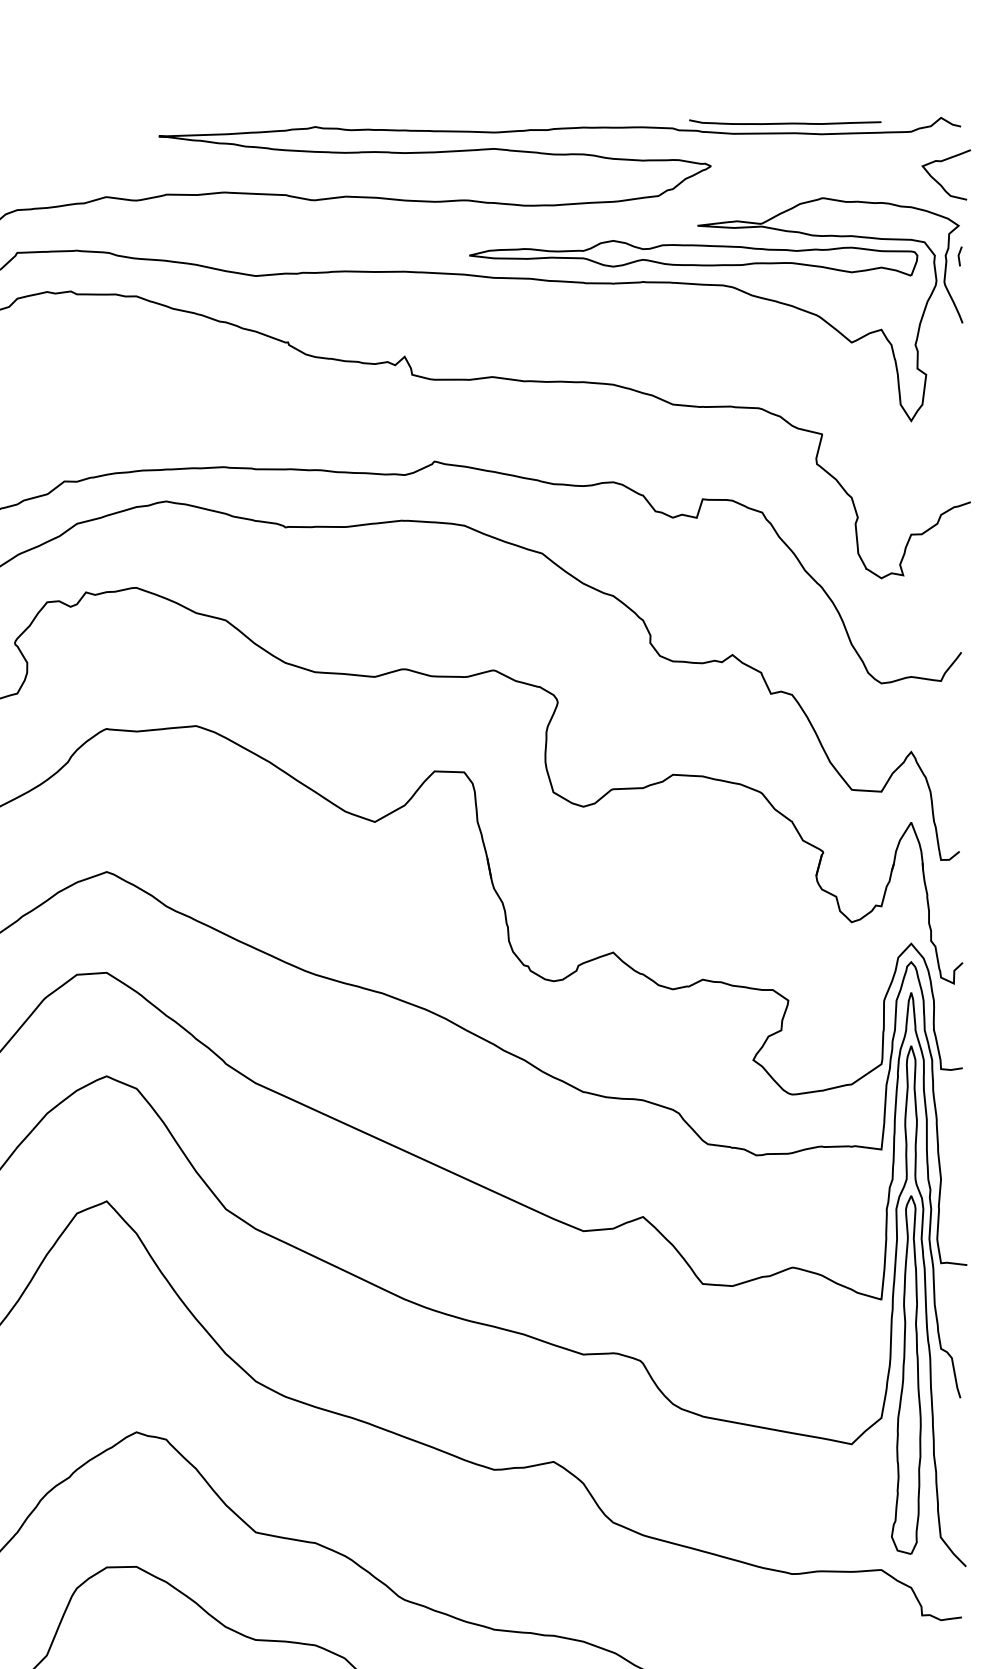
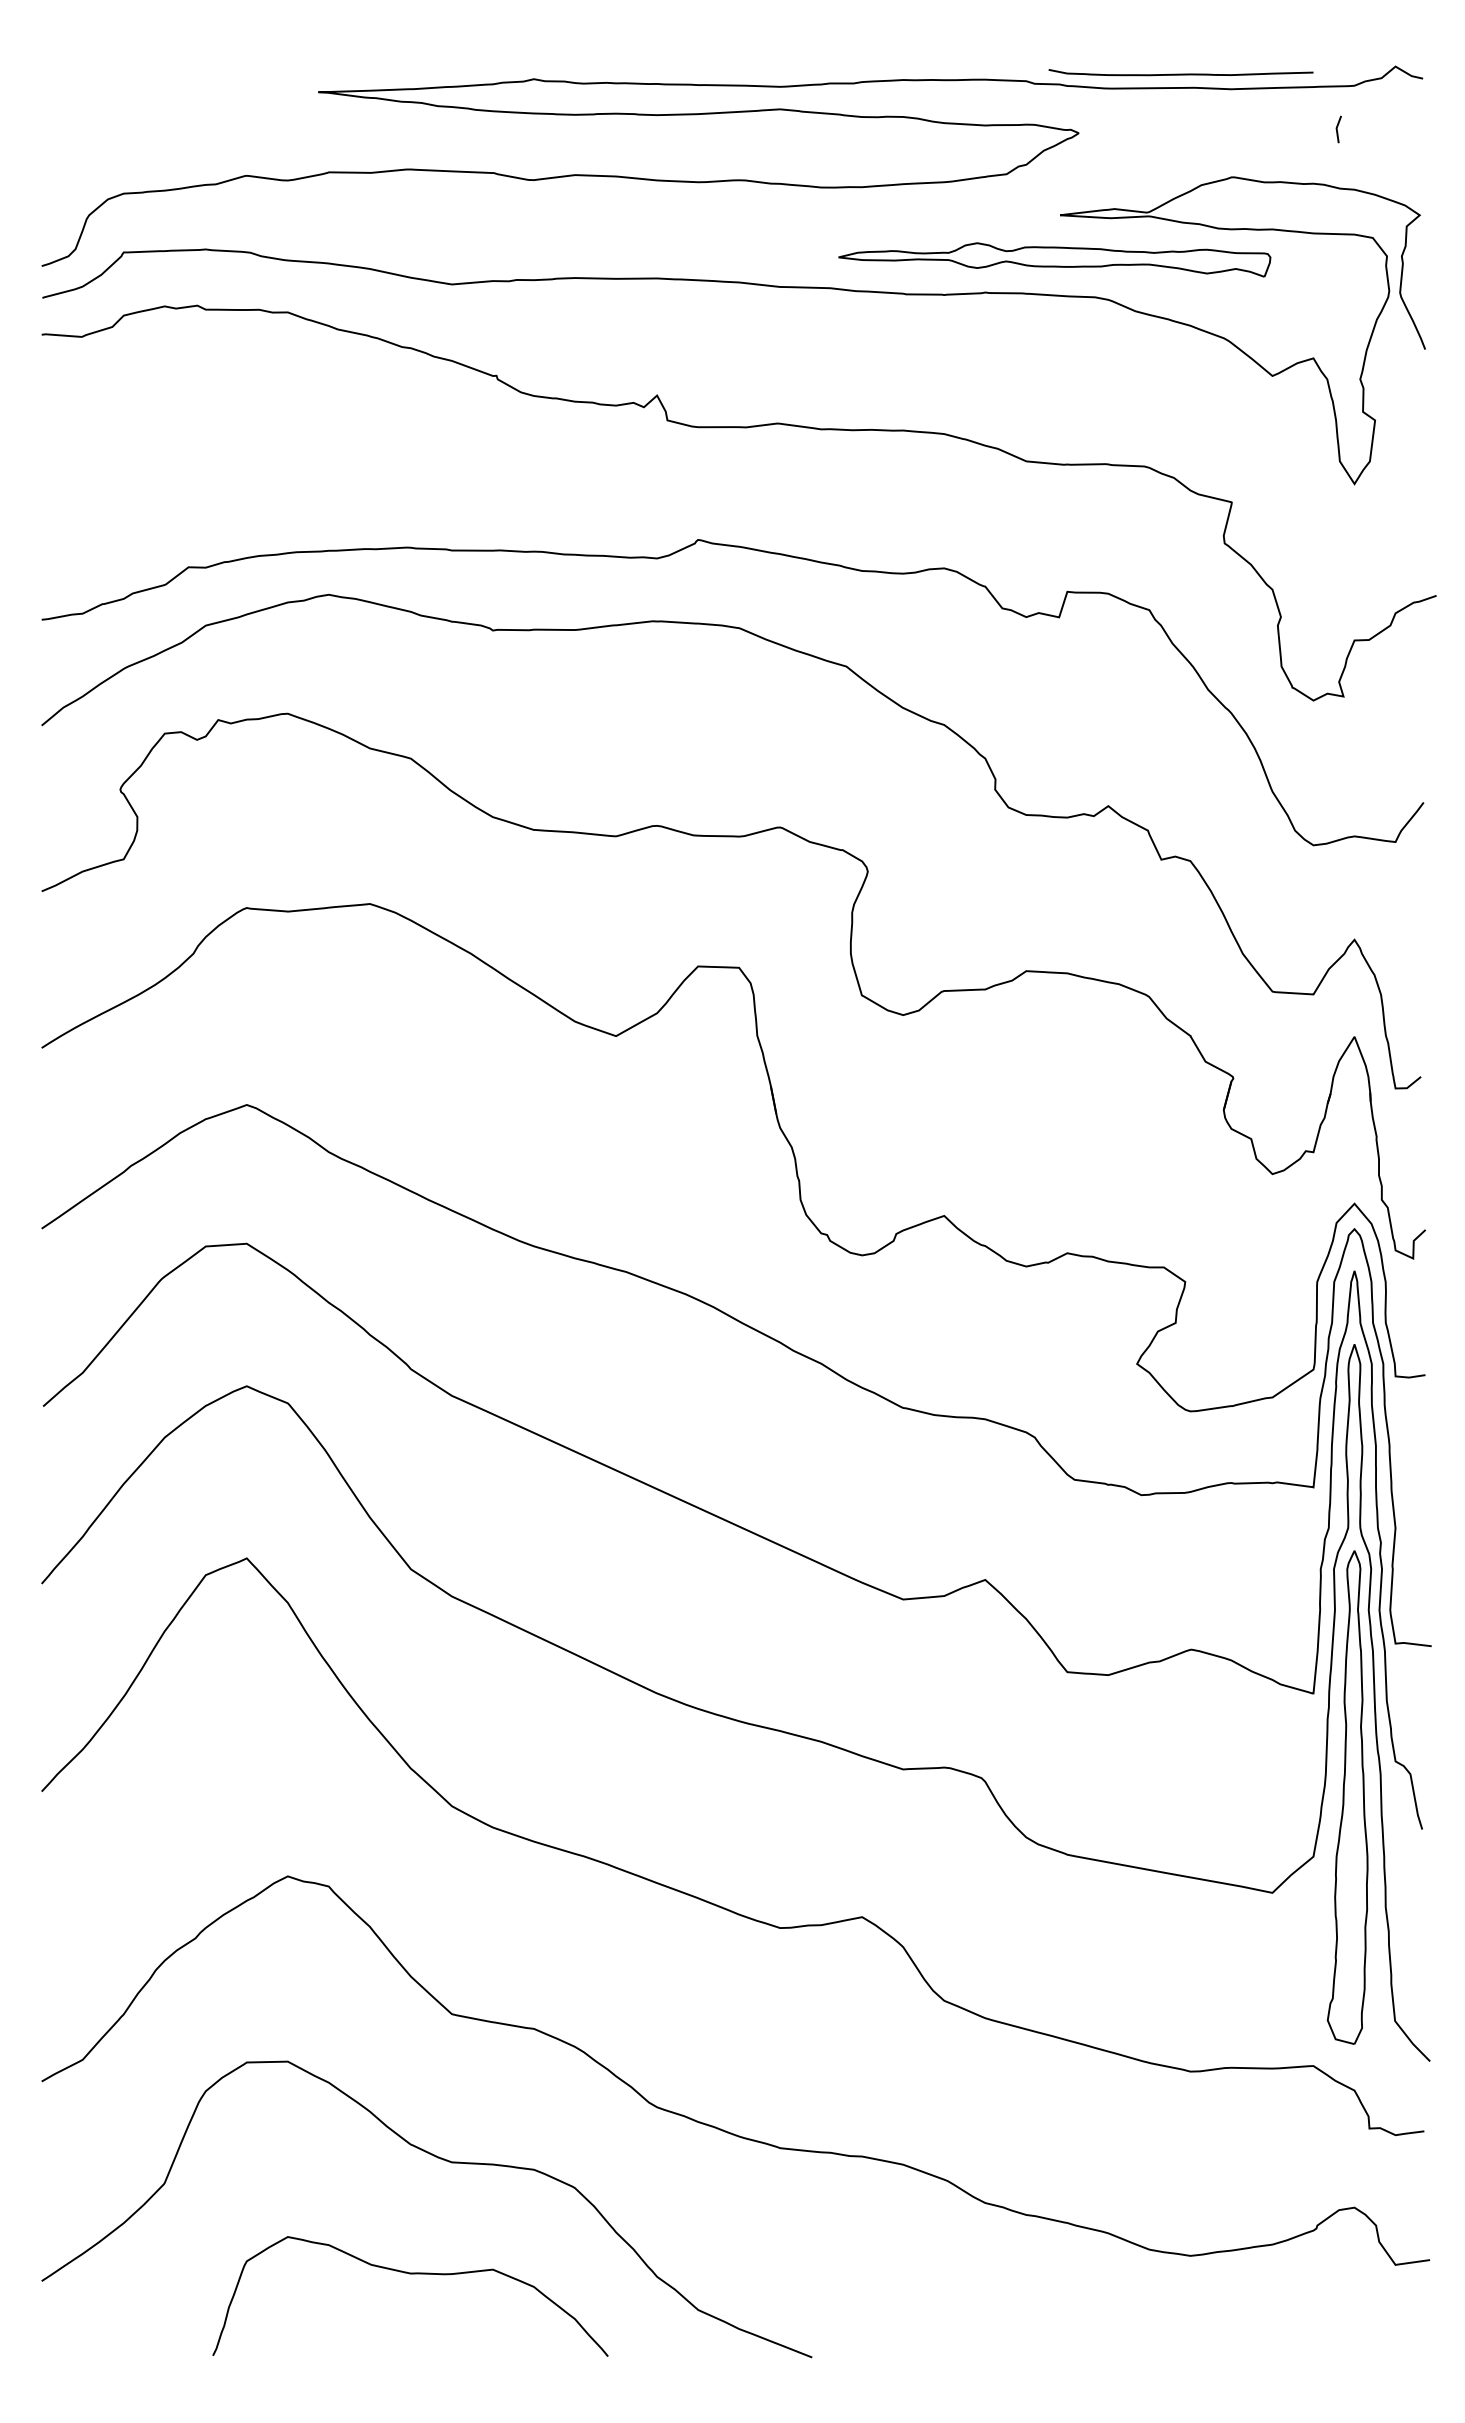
curve: (938, 182) -> (1392, 155), removed
line: (959, 256) -> (1337, 129), moved
part: (693, 257) -> (1054, 259), size x0.7

